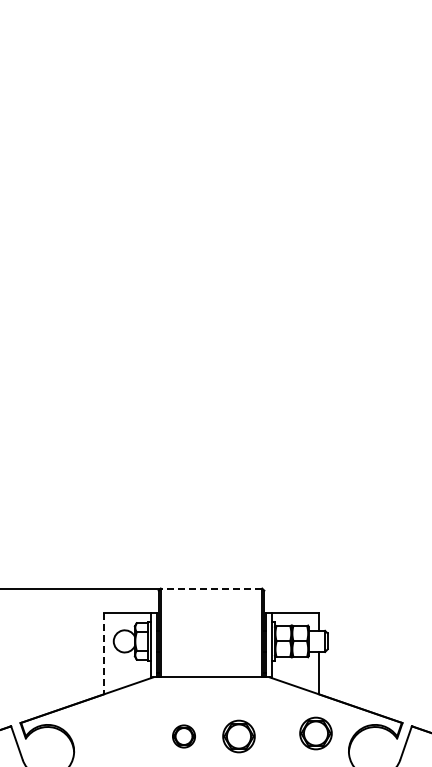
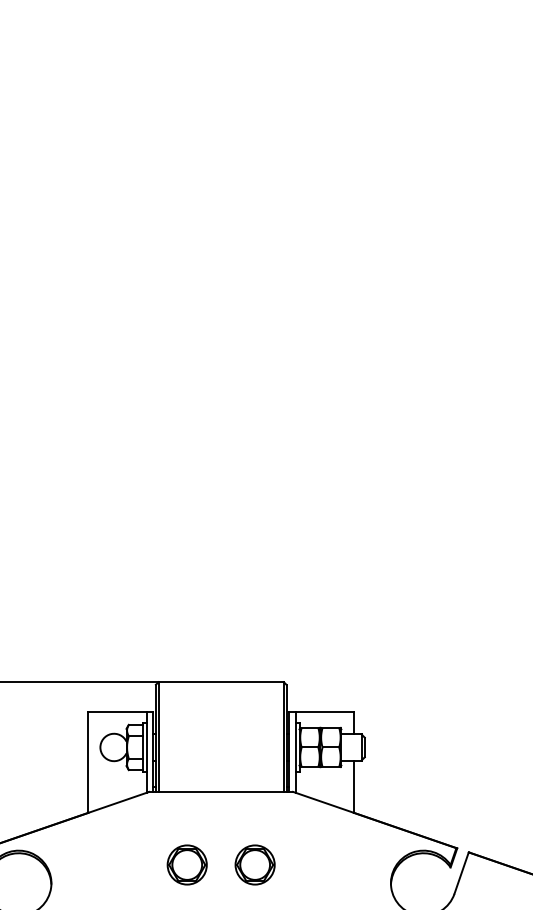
line: (211, 588) -> (221, 682), dashed -> solid
line: (103, 653) -> (87, 762), dashed -> solid
part: (315, 733) -> (349, 861), removed
part: (183, 736) -> (186, 864), size x1.43

